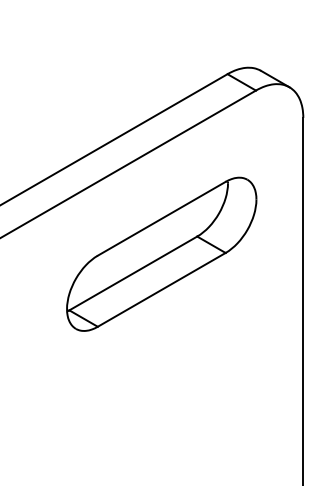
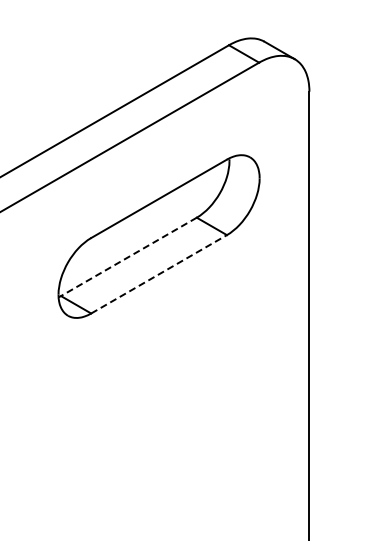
line: (132, 274) -> (128, 257), solid -> dashed
line: (162, 290) -> (159, 274), solid -> dashed

